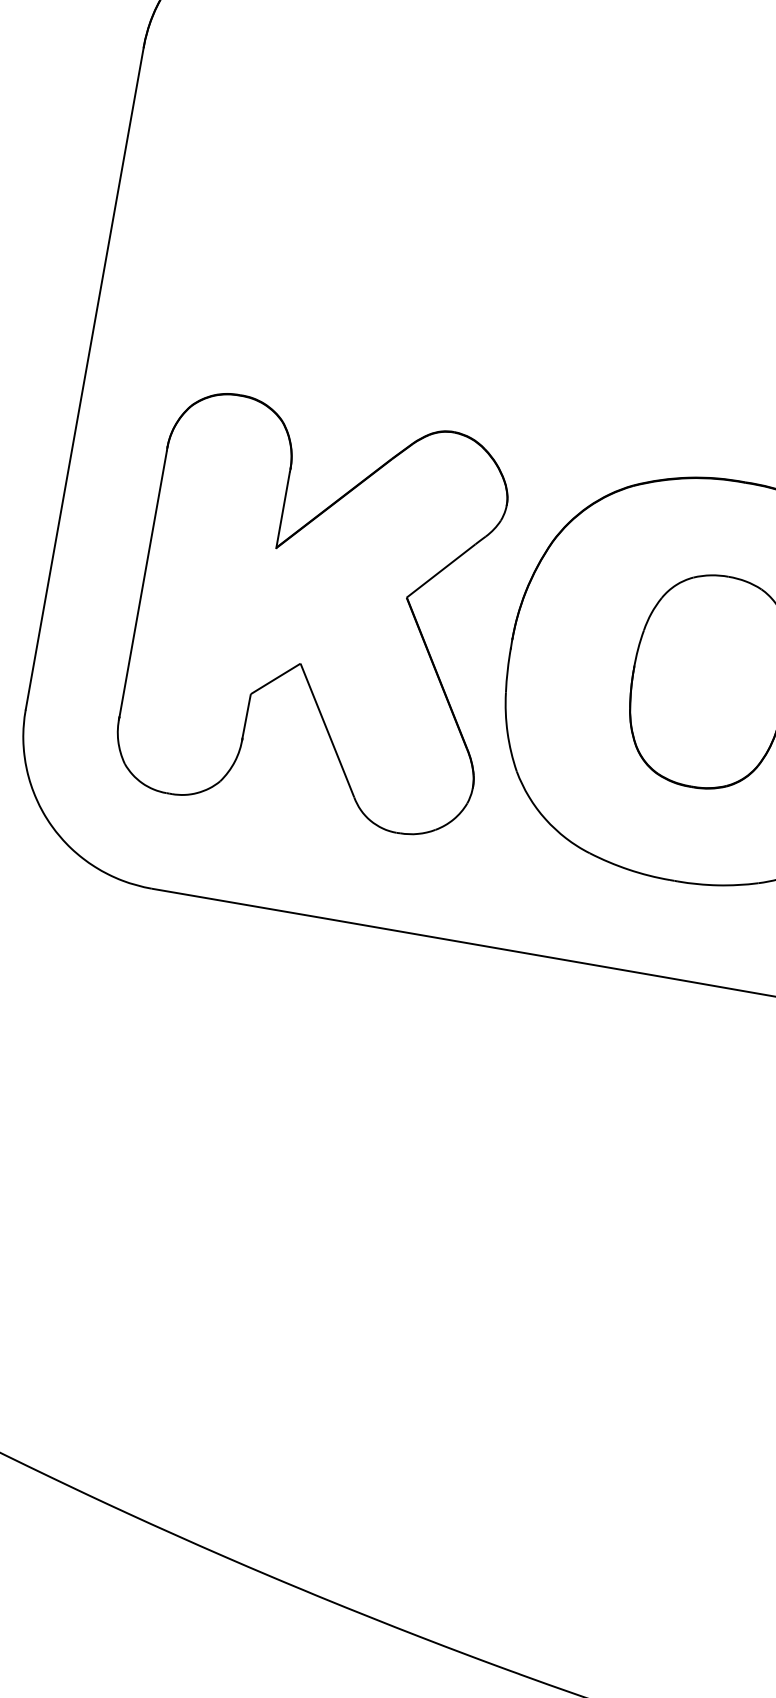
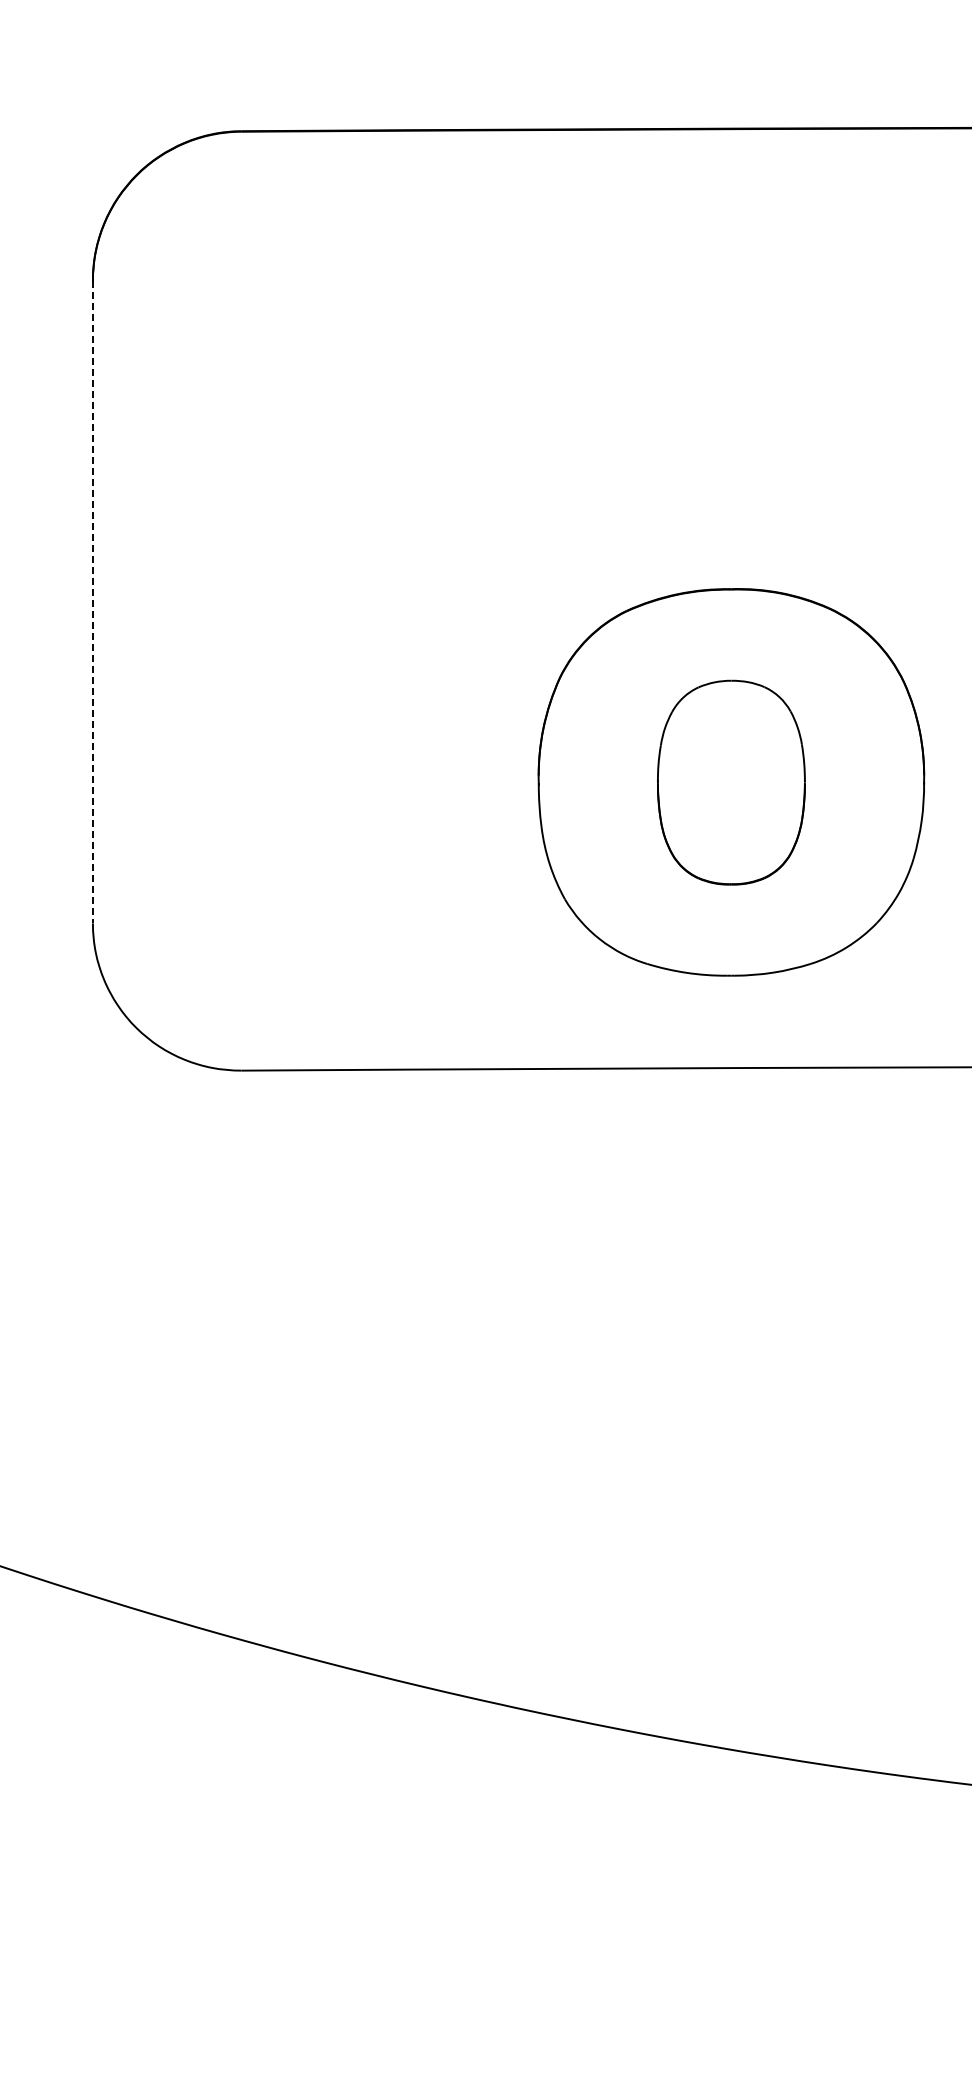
line: (84, 378) -> (92, 602), solid -> dashed
part: (320, 614) -> (354, 784), removed

